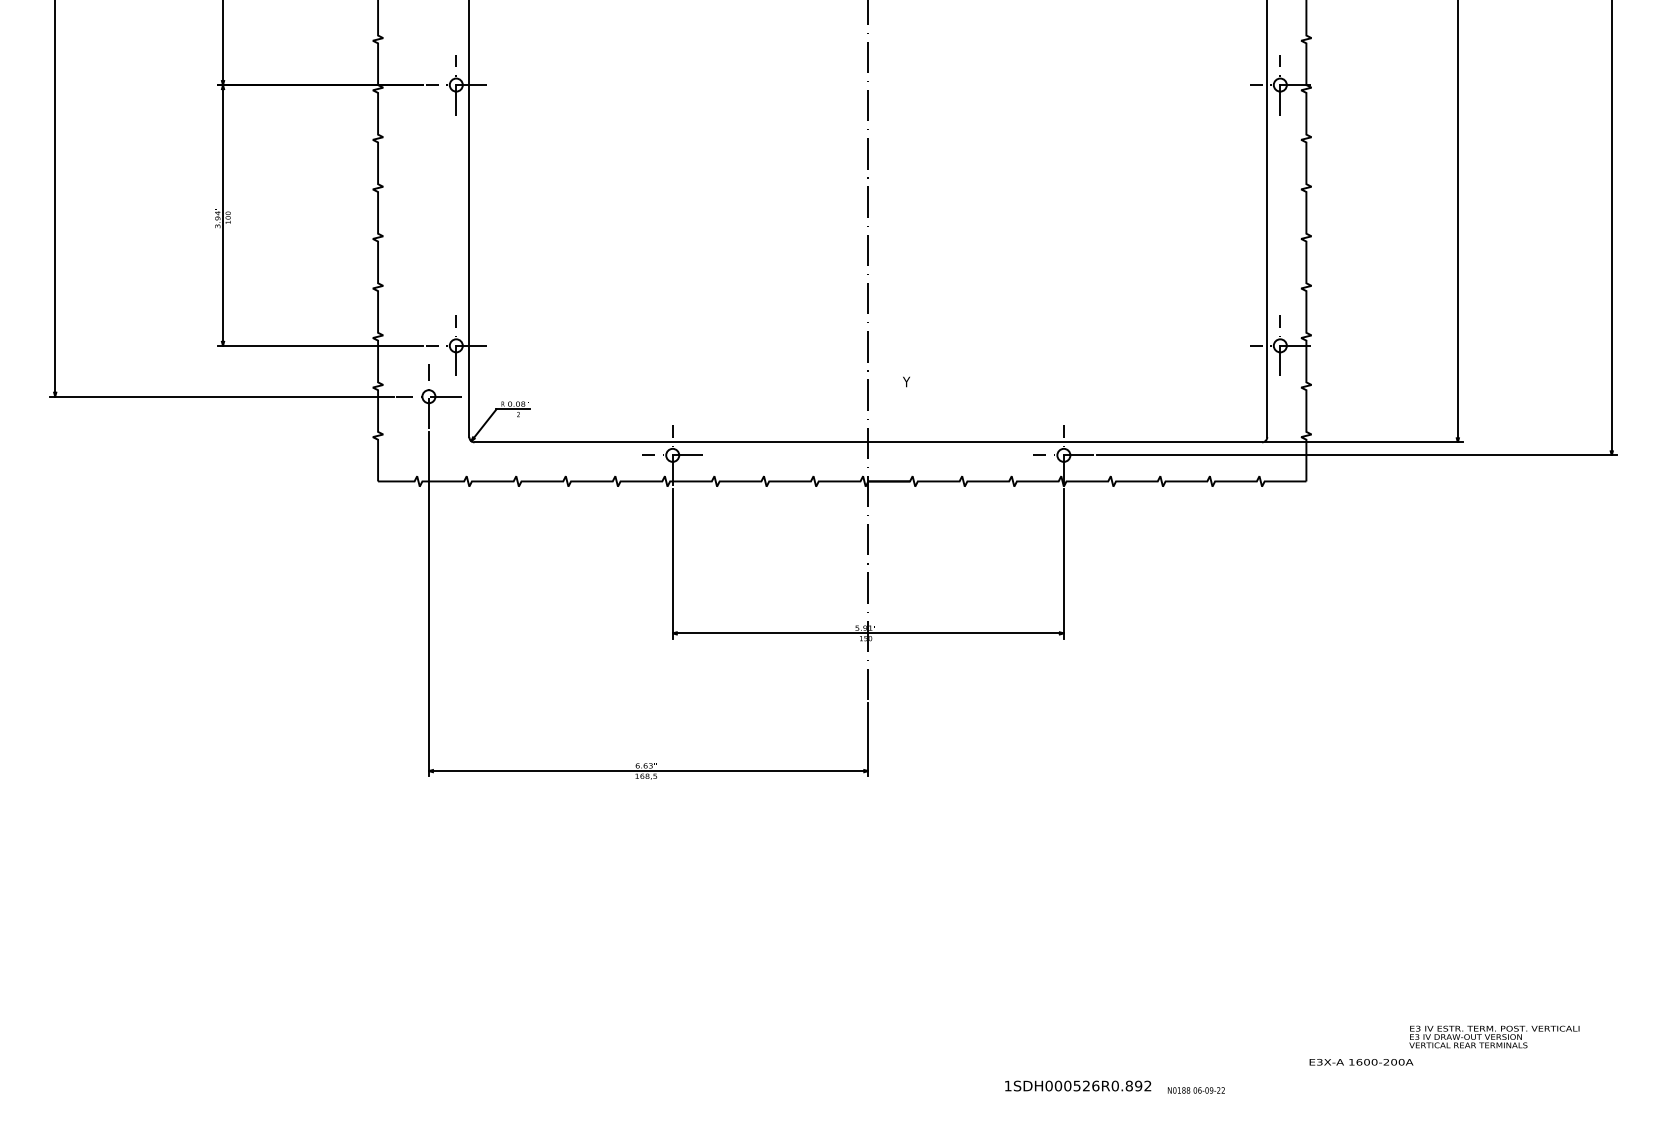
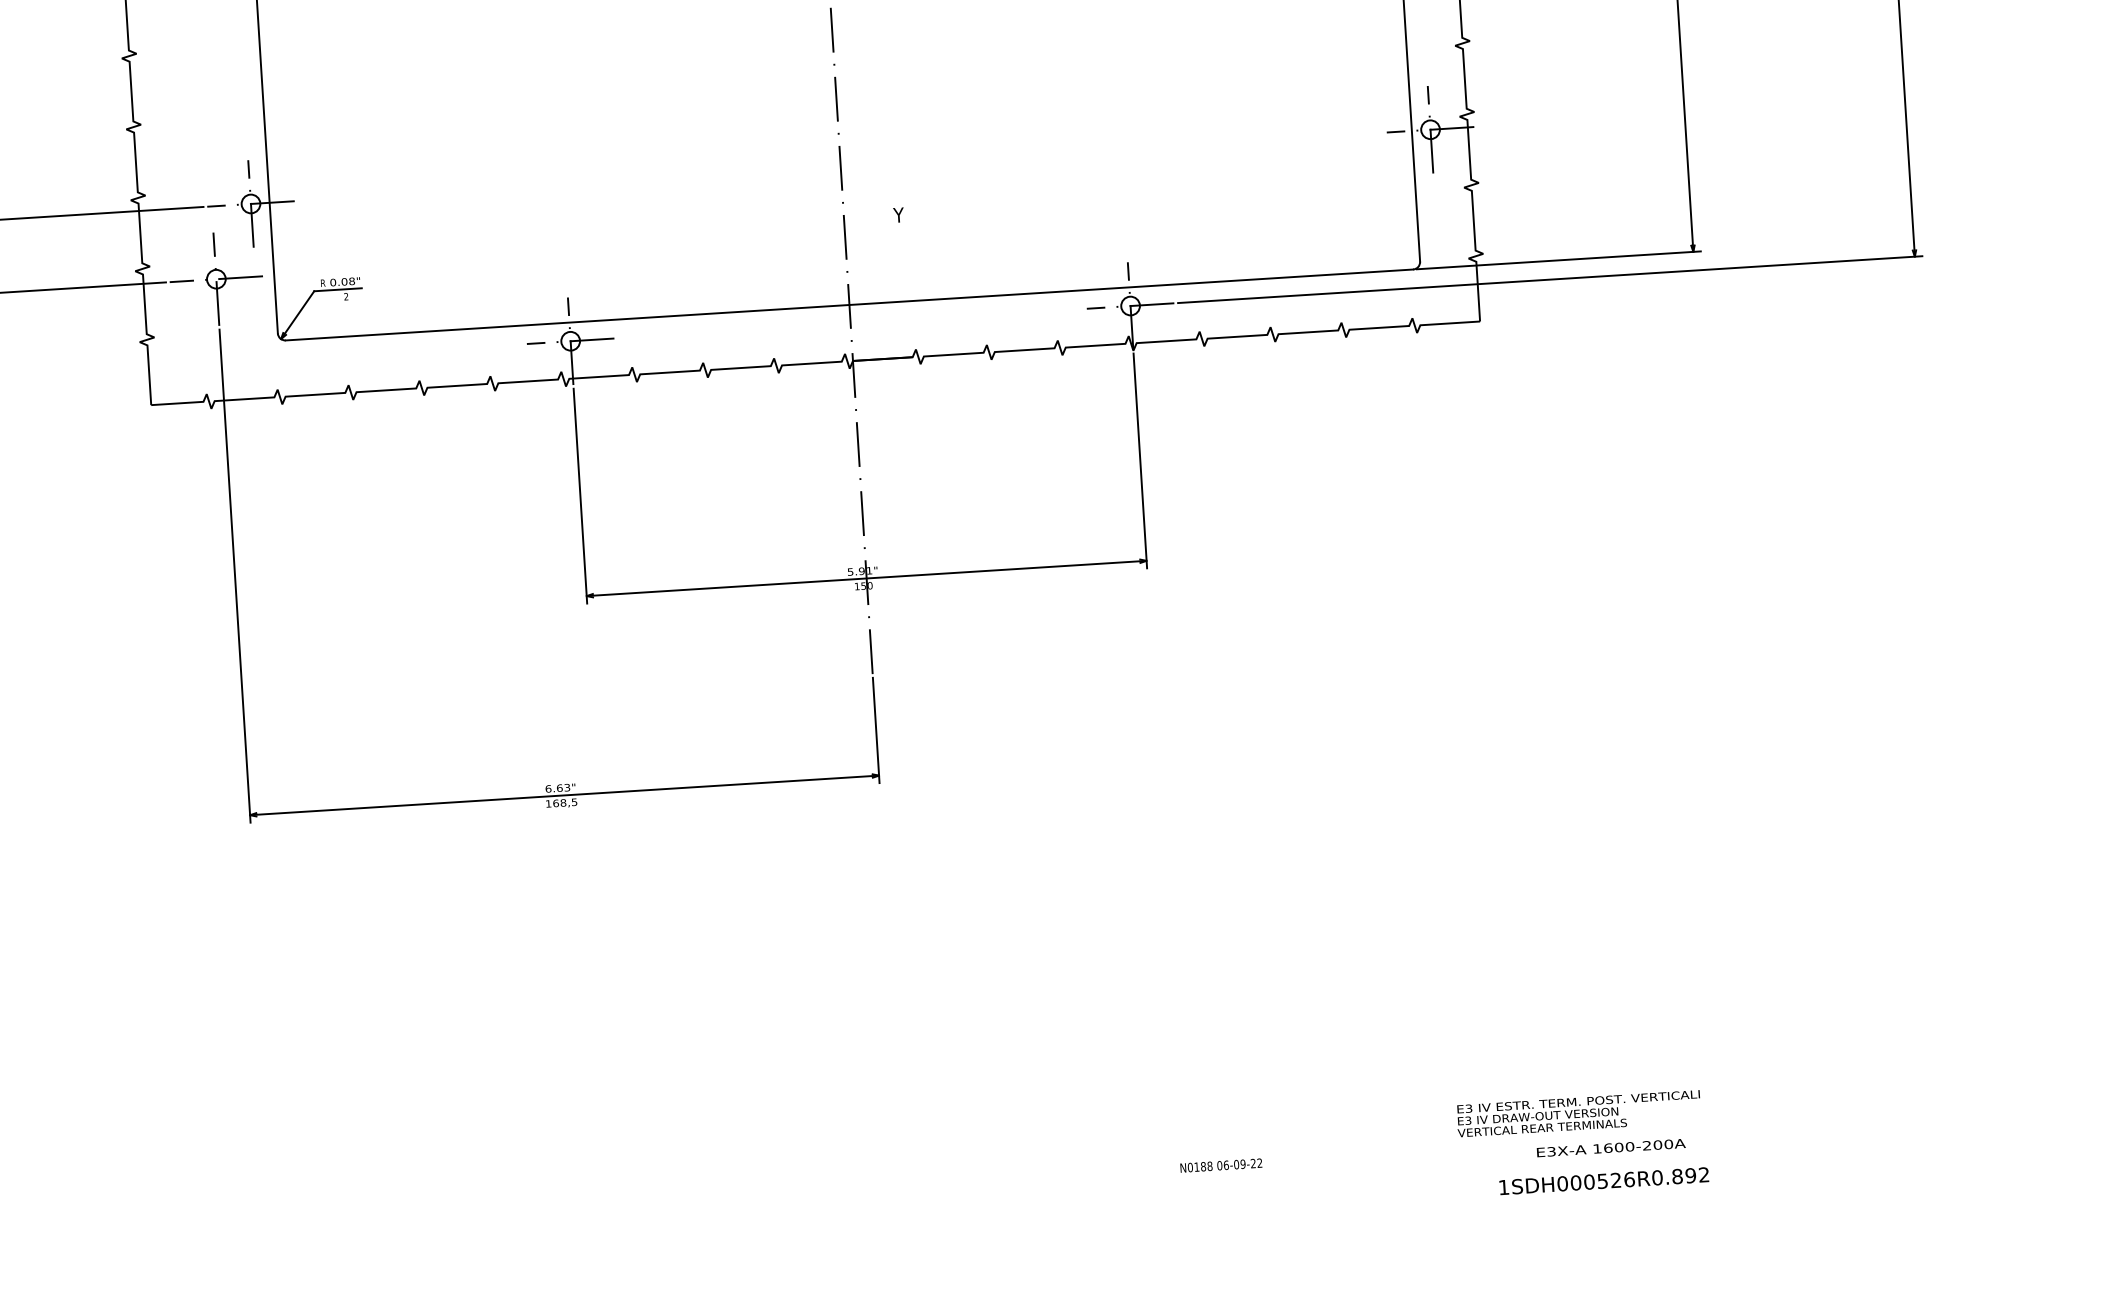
text: (1494, 1036) -> (1578, 1112), moved
text: (1078, 1085) -> (1604, 1180), moved
text: (1195, 1090) -> (1220, 1165), moved

